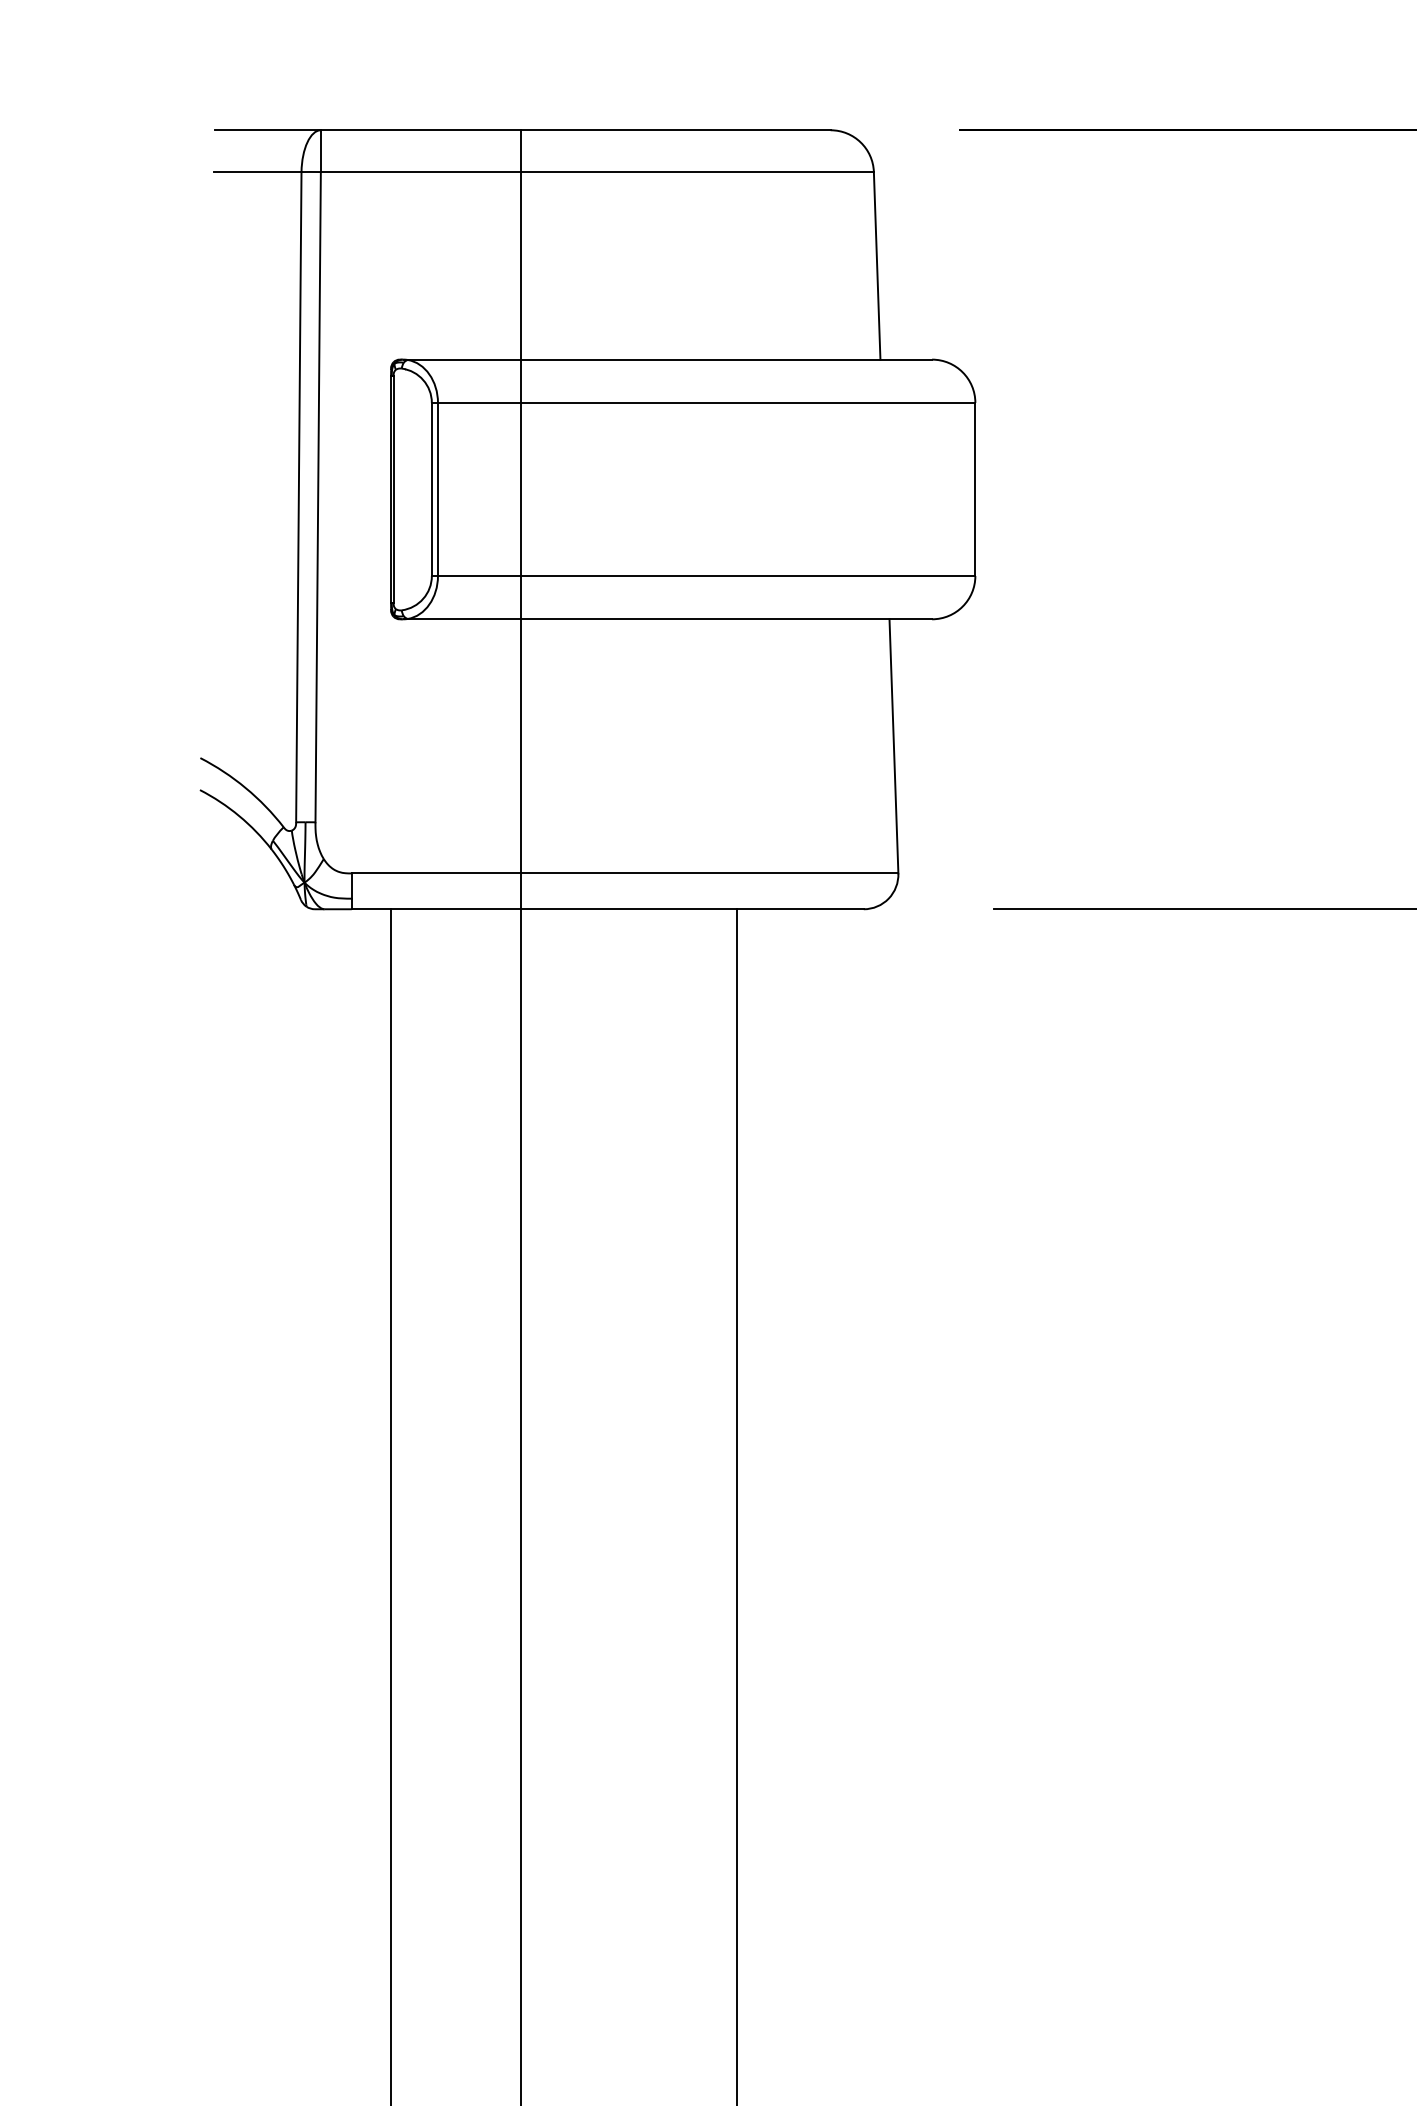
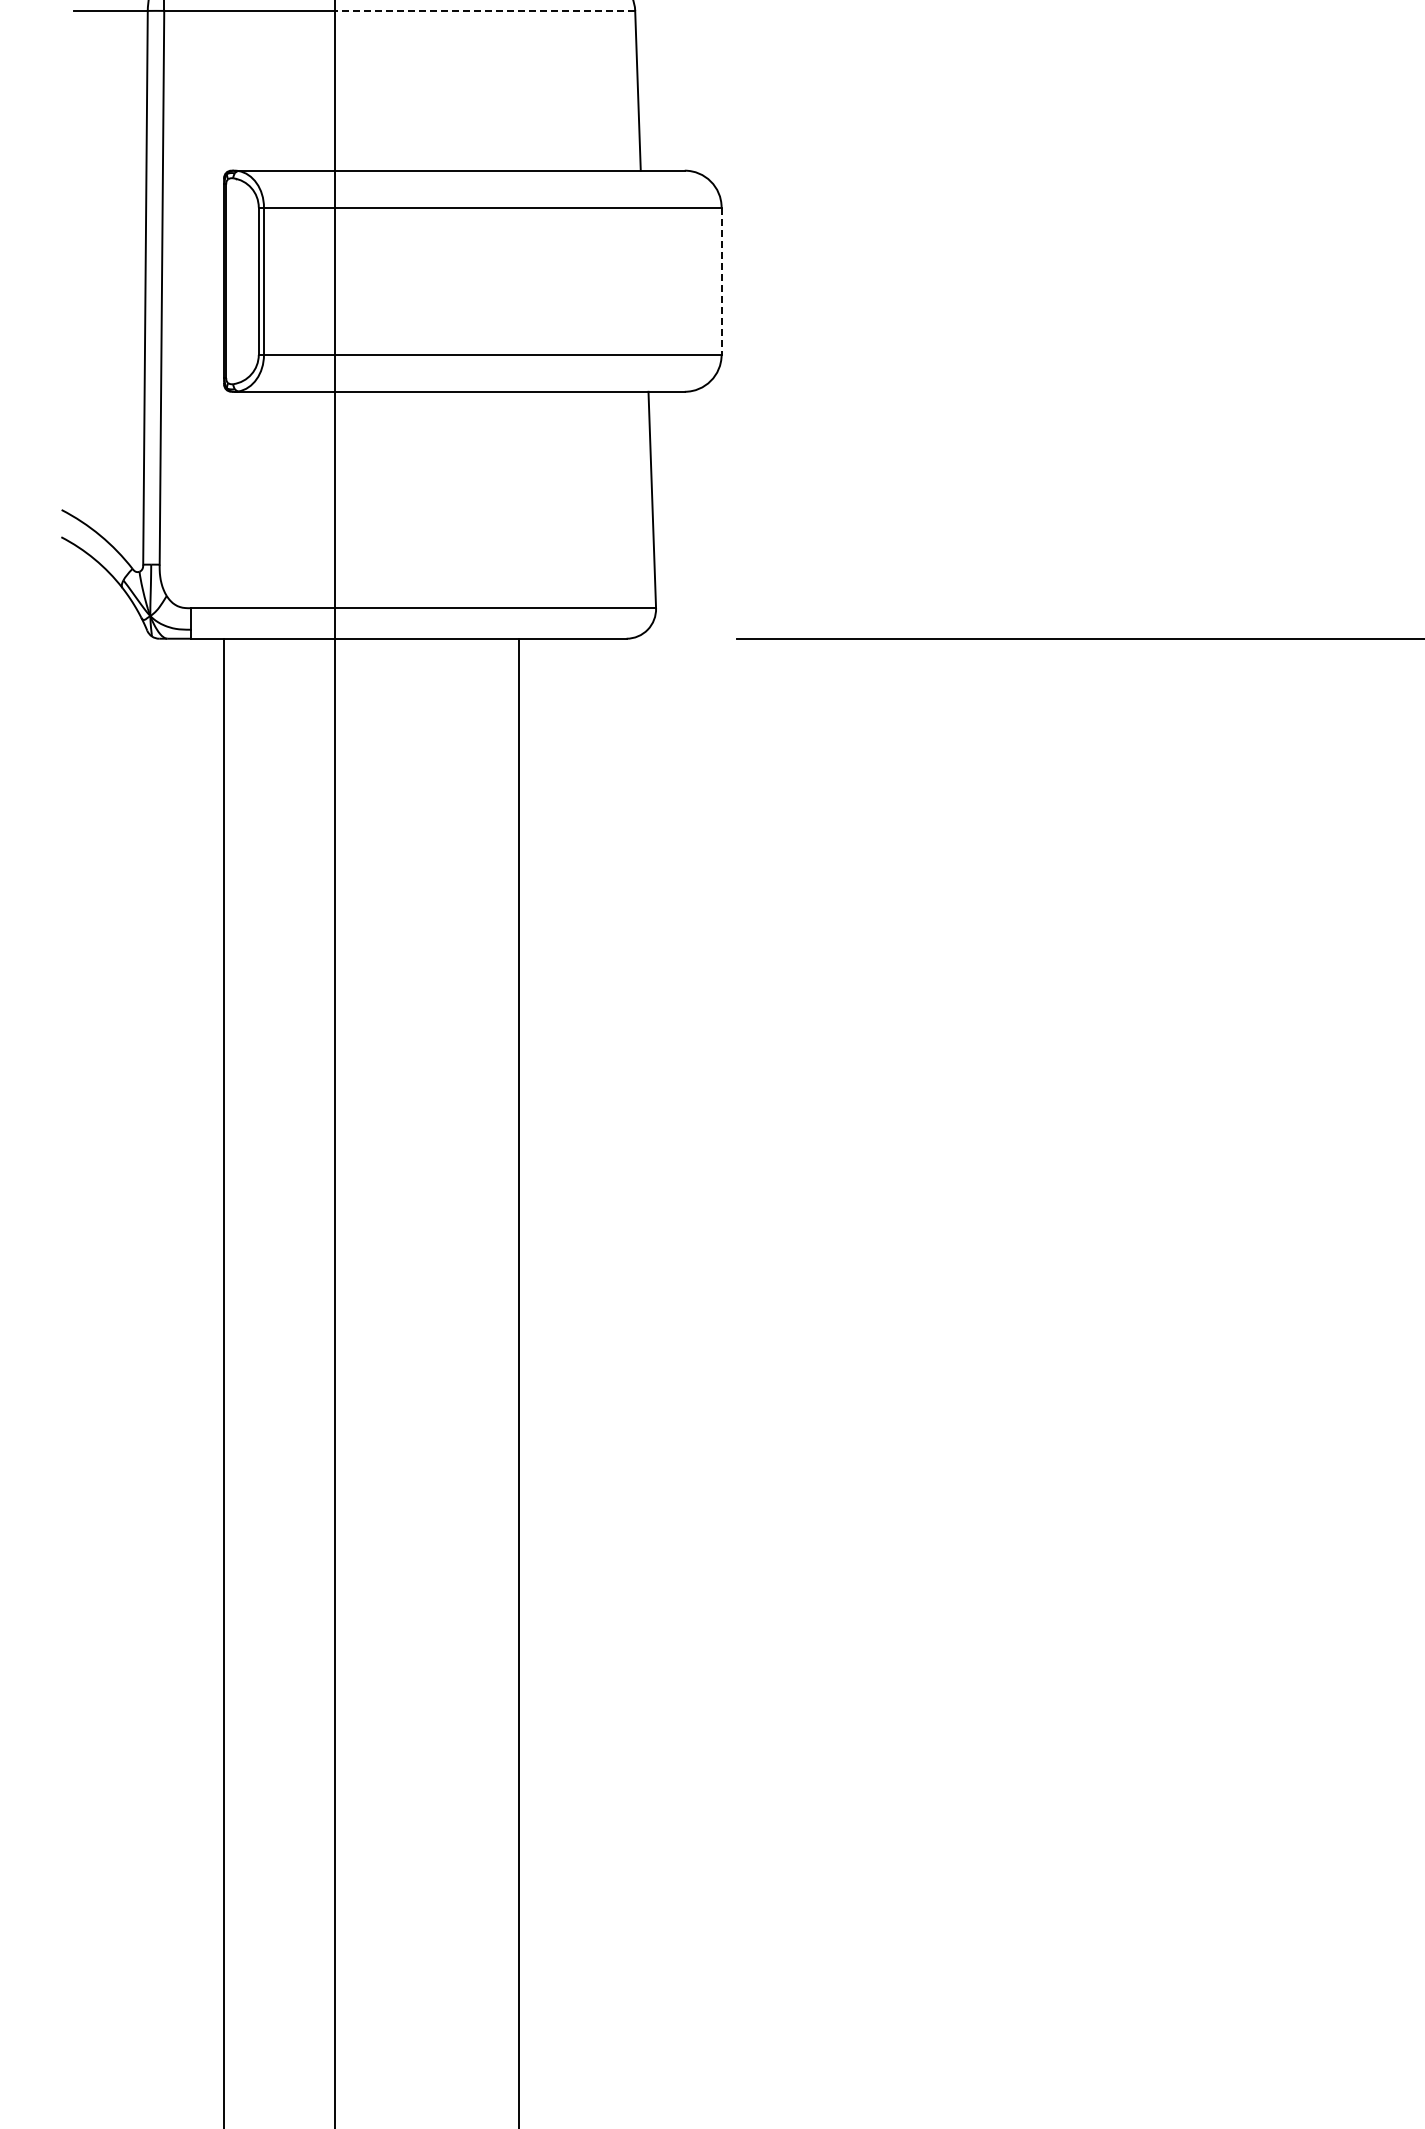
line: (696, 171) -> (484, 10), solid -> dashed
line: (975, 489) -> (721, 281), solid -> dashed

